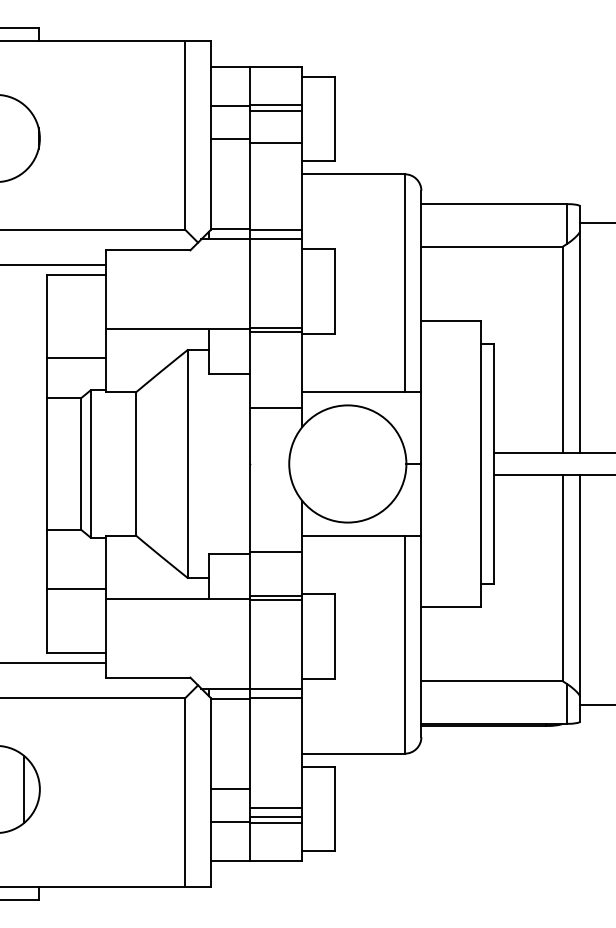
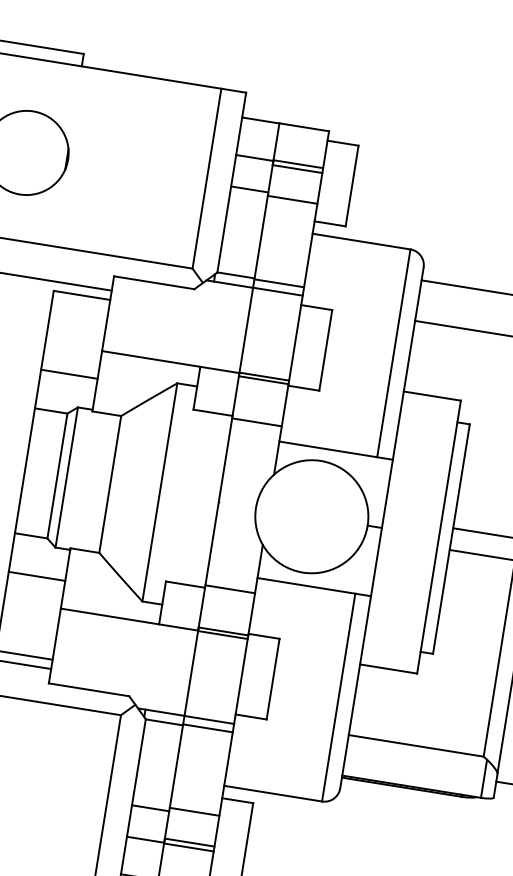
line: (276, 408) -> (257, 422), moved
line: (76, 589) -> (37, 576), moved
line: (276, 808) -> (194, 812), moved

